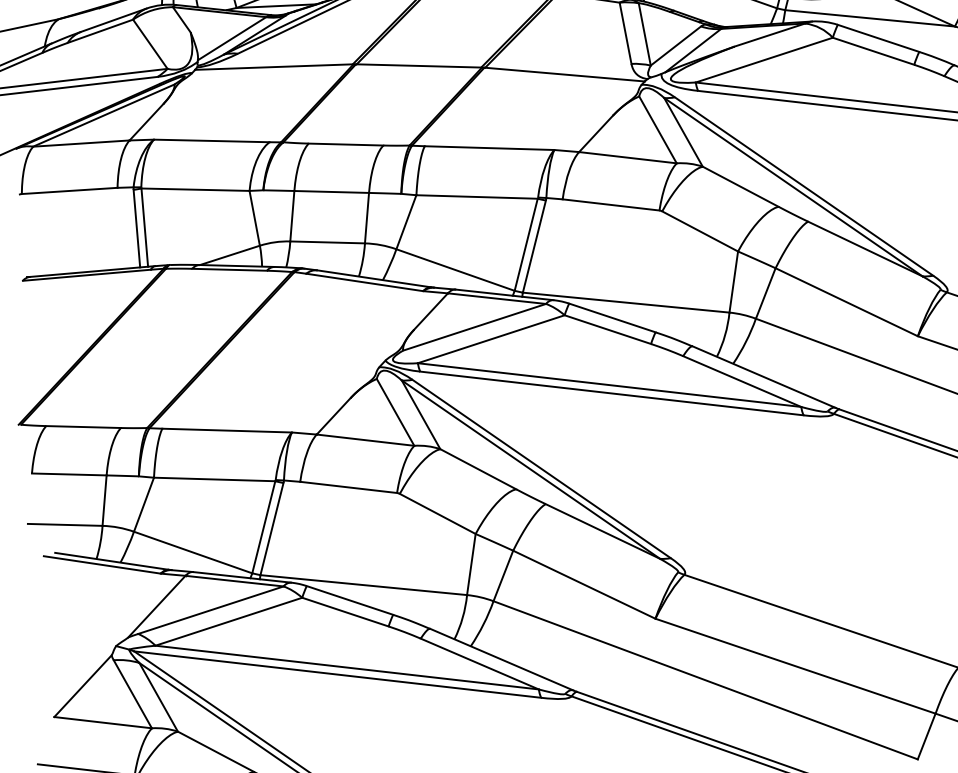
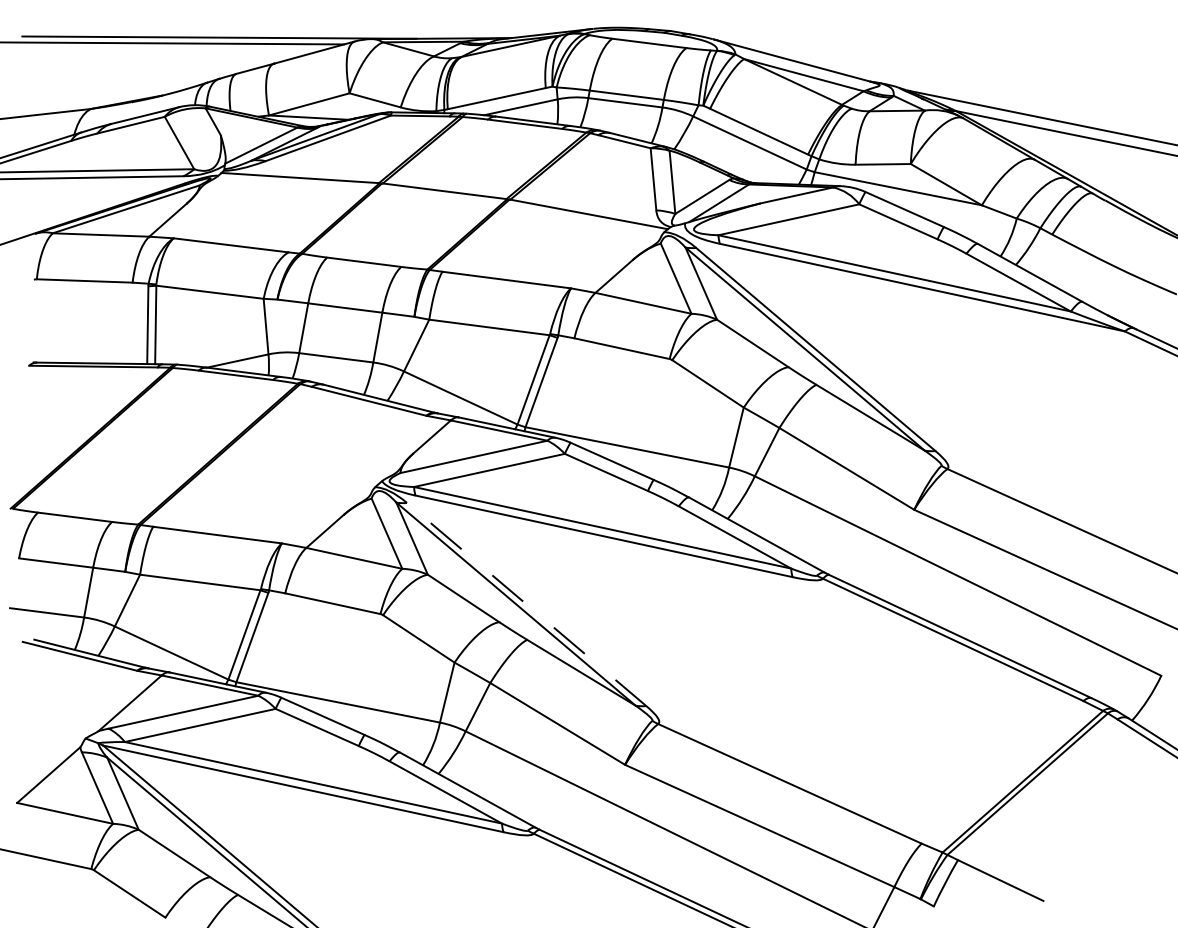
line: (541, 468) -> (526, 604), solid -> dashed

